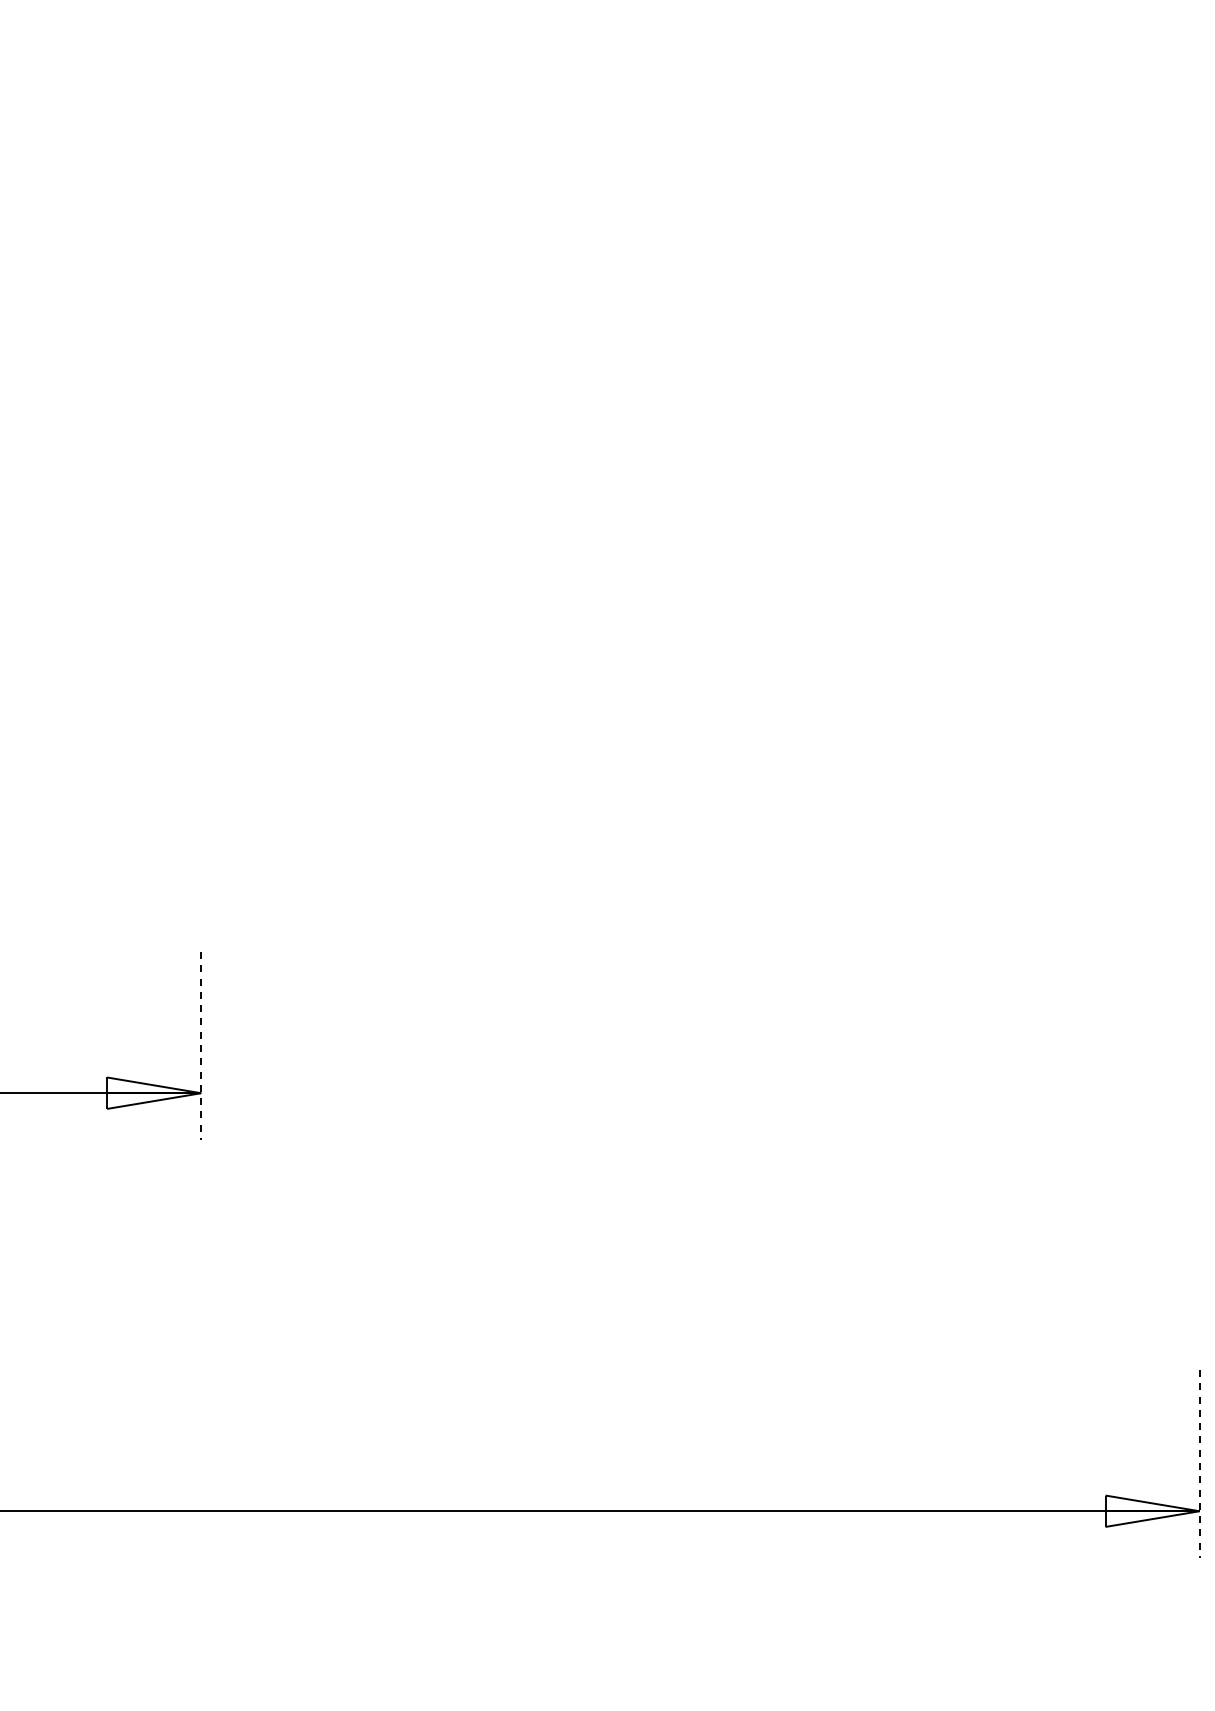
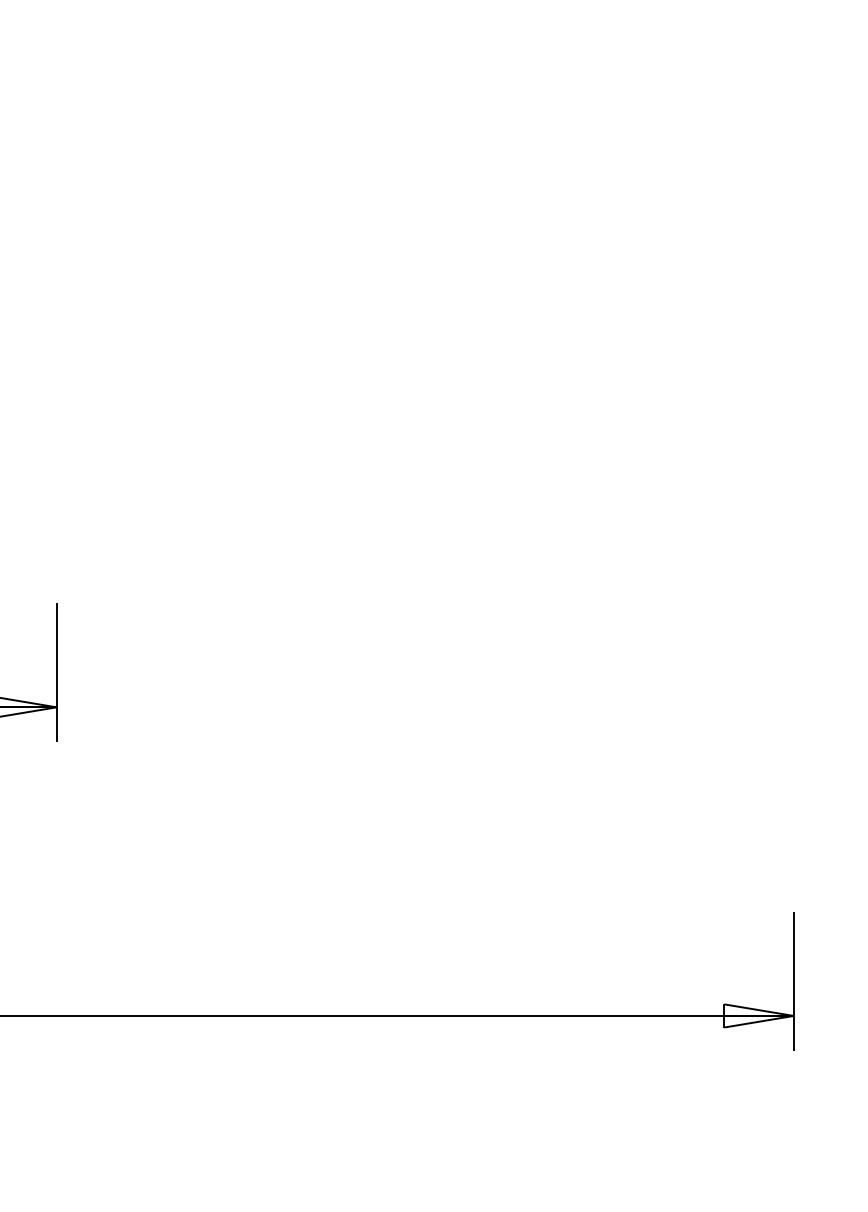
line: (201, 1046) -> (56, 672), dashed -> solid
line: (1199, 1464) -> (793, 981), dashed -> solid

